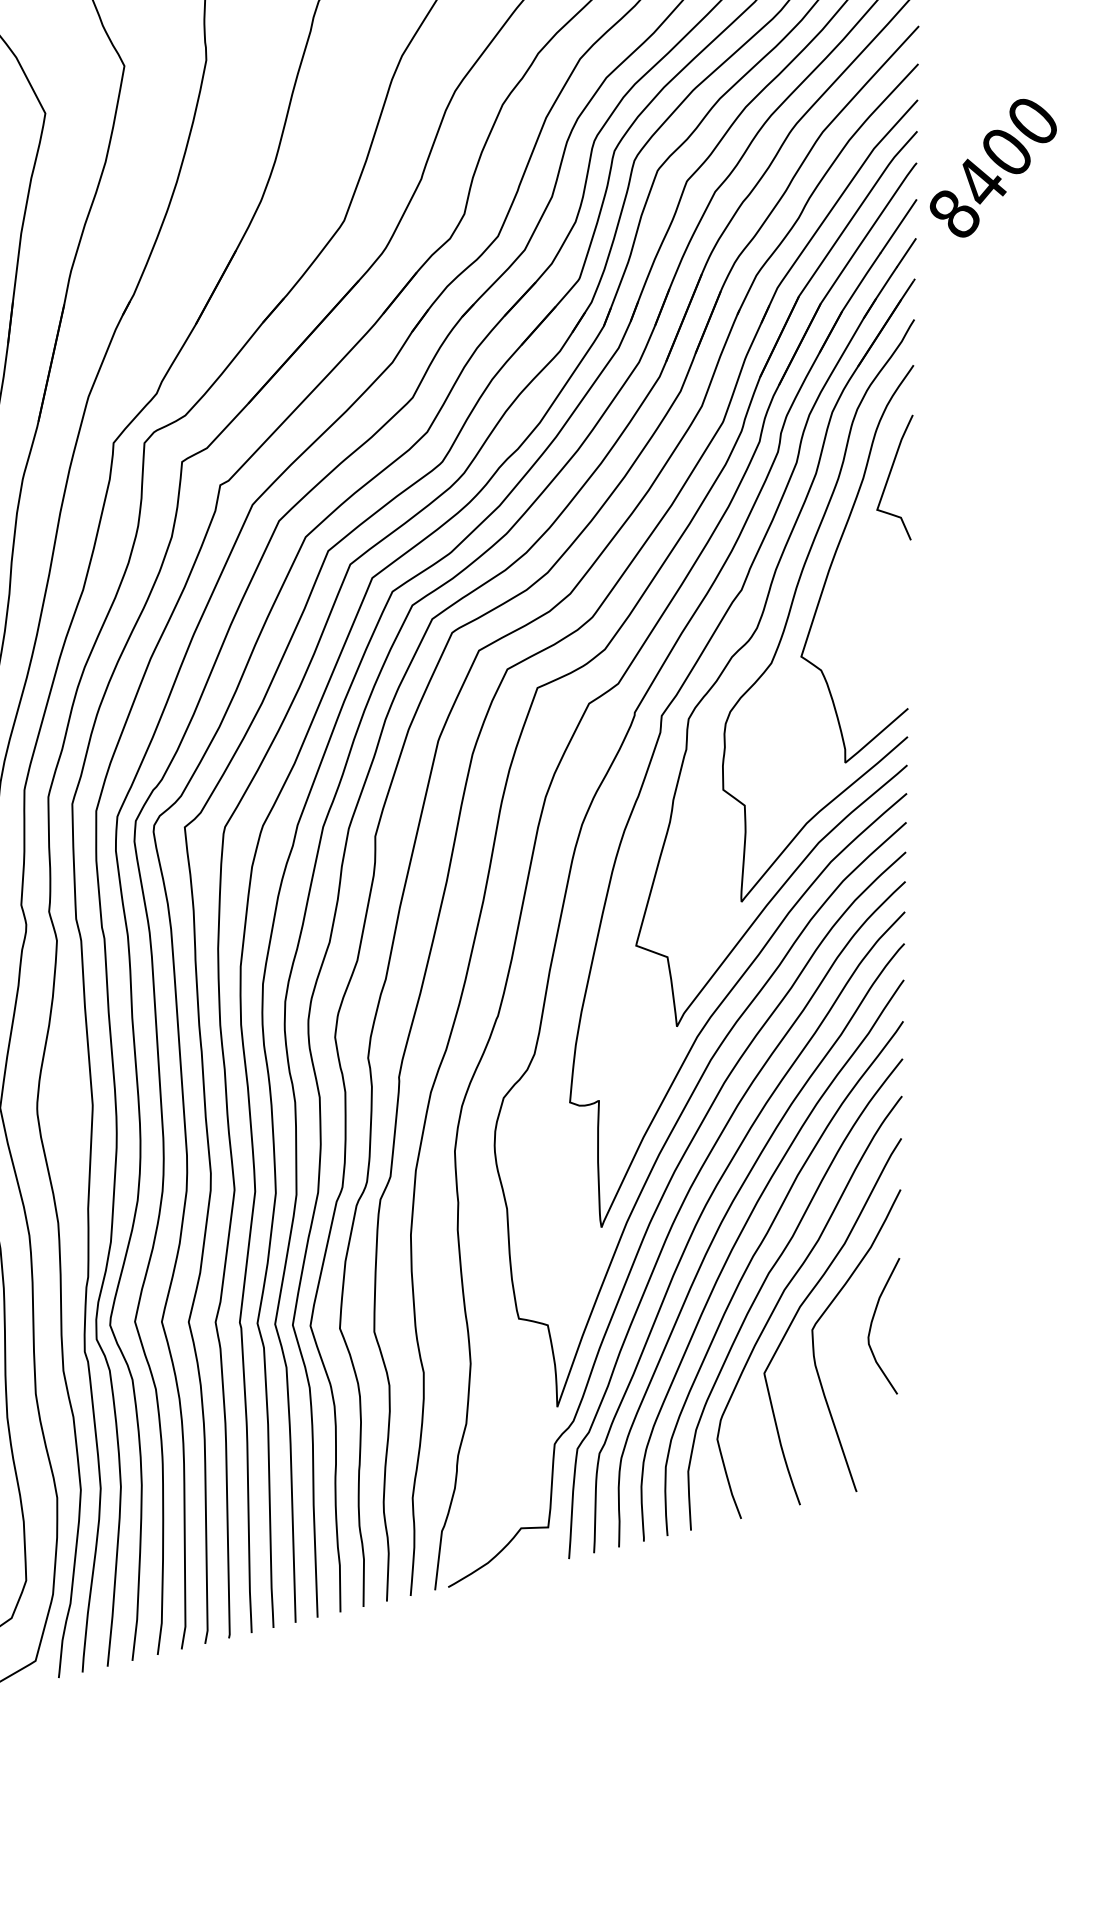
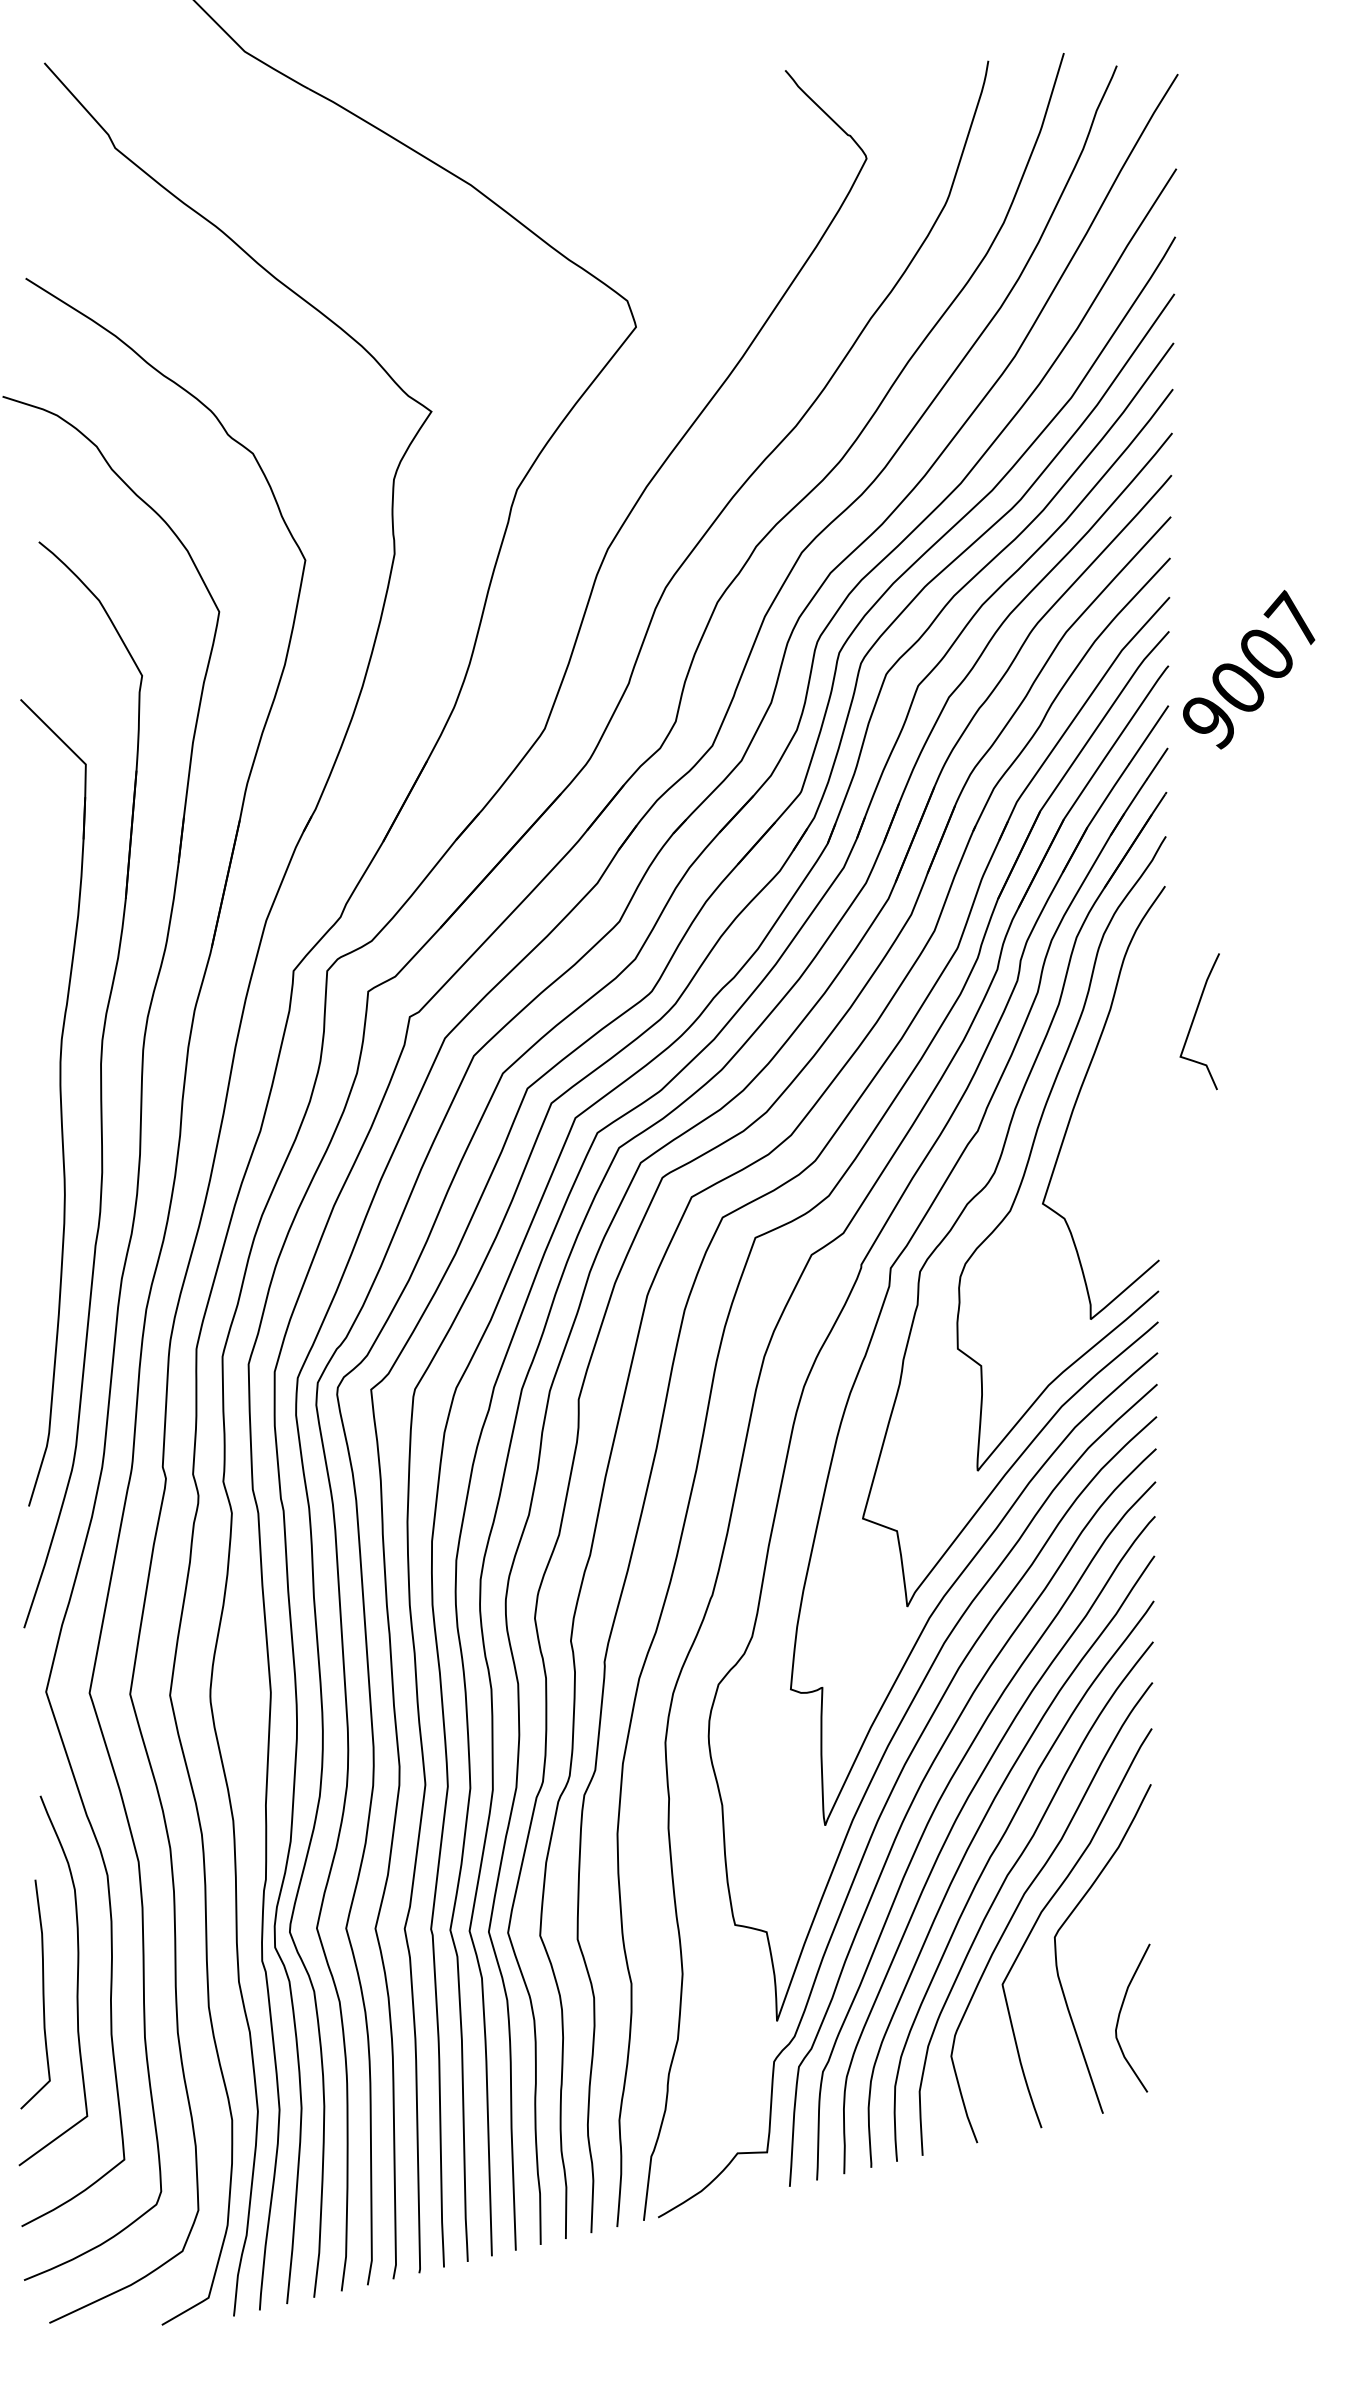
text: (993, 166) -> (1252, 669), 8400 -> 9007
curve: (890, 476) -> (1194, 1020), moved
curve: (872, 1322) -> (1120, 2014), moved

